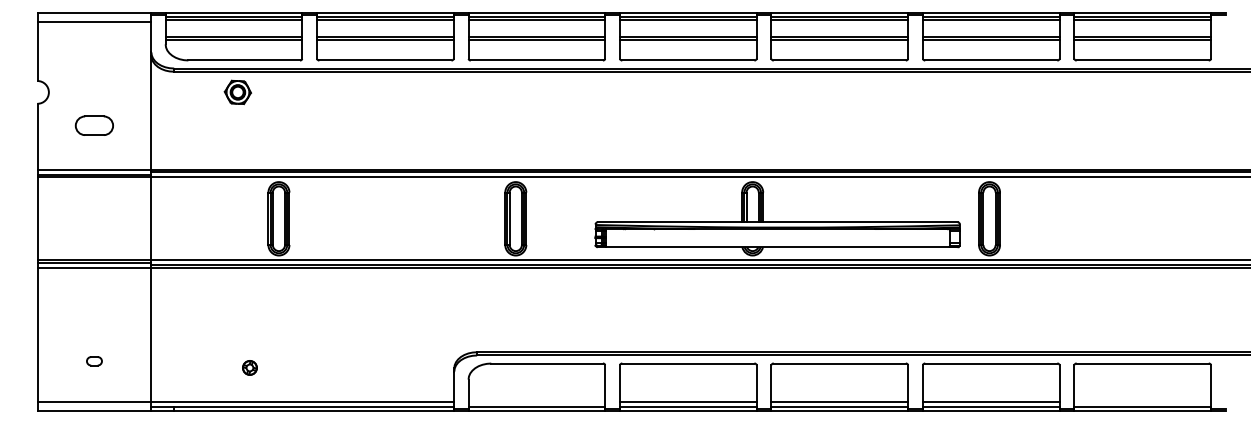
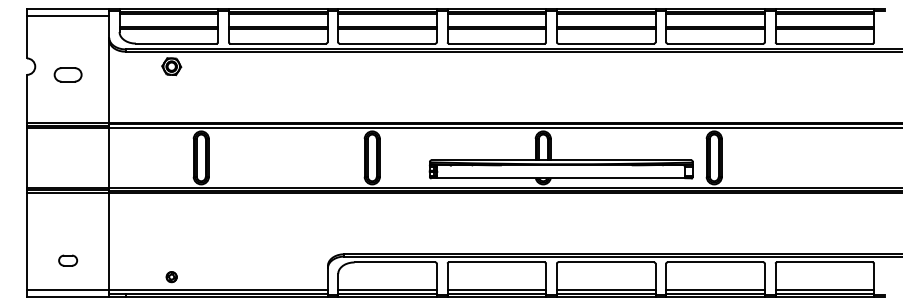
part: (93, 125) -> (67, 74), moved
part: (94, 361) -> (68, 260), size x1.67
part: (249, 367) -> (171, 276), moved
line: (536, 402) -> (387, 290), added
line: (1142, 402) -> (824, 290), added

